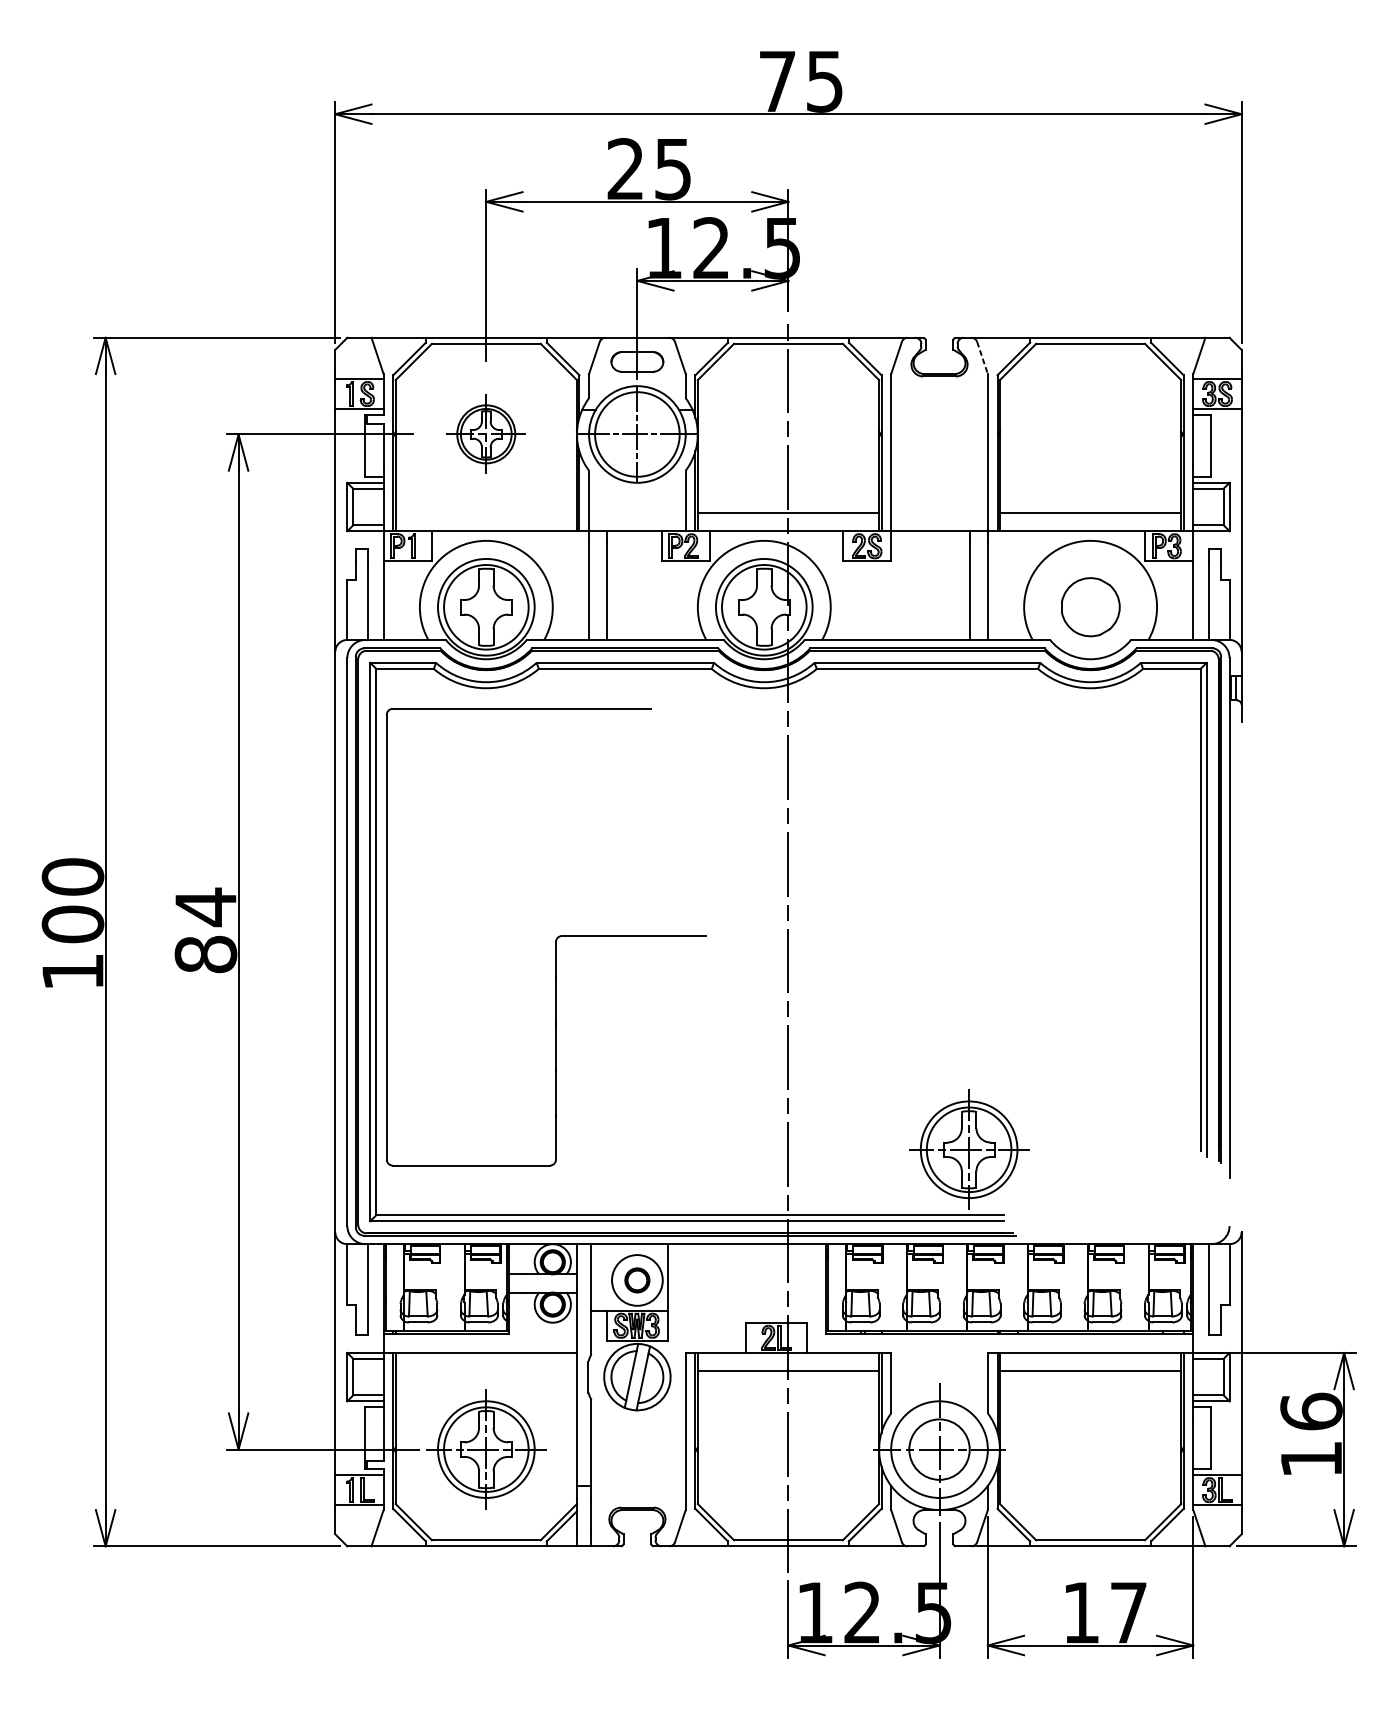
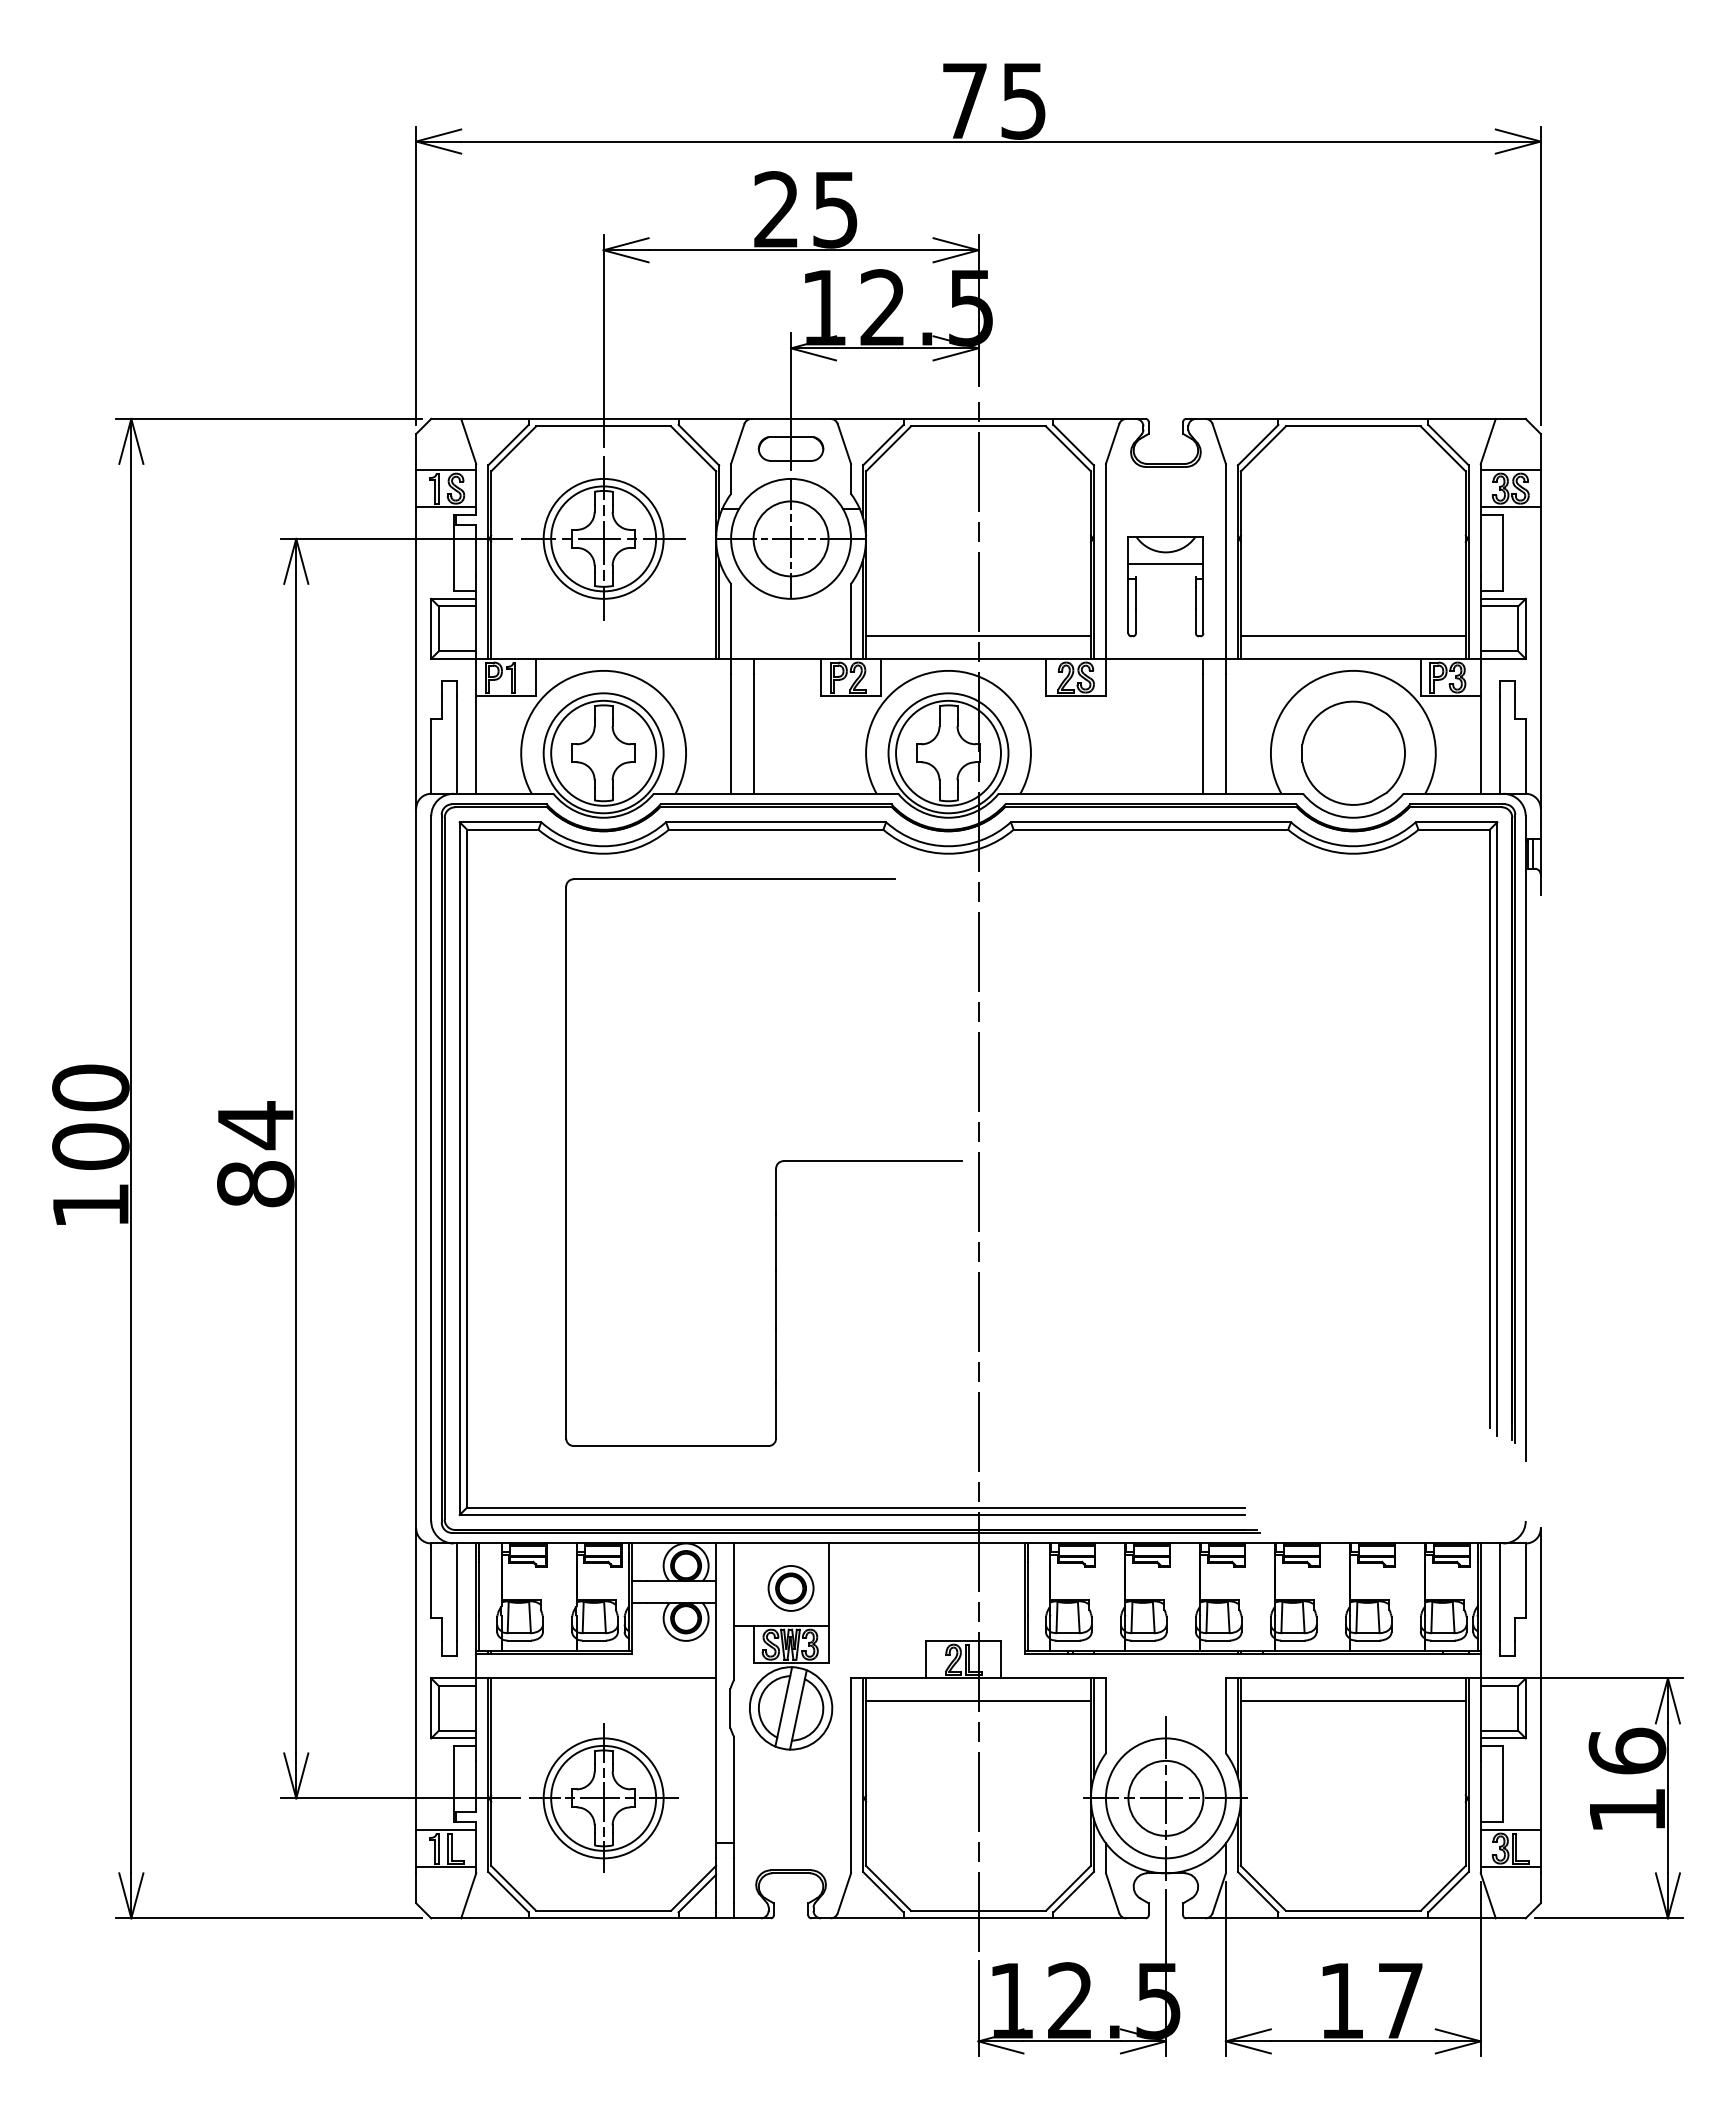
line: (982, 358) -> (1219, 444), dashed -> solid
part: (486, 434) -> (603, 538), size x1.67
circle: (636, 434) -> (790, 538), size x0.71
part: (939, 455) -> (1165, 564), added
part: (1090, 606) -> (1353, 752), size x1.43
part: (555, 939) -> (775, 1165), moved
part: (969, 1149) -> (1202, 1425), removed
circle: (636, 1279) -> (790, 1587), size x0.71

